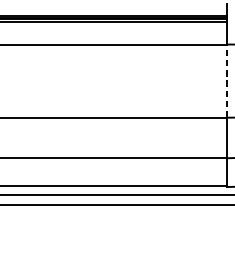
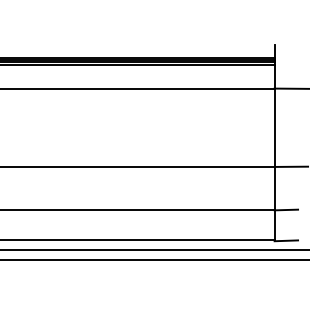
line: (227, 80) -> (274, 127), dashed -> solid

